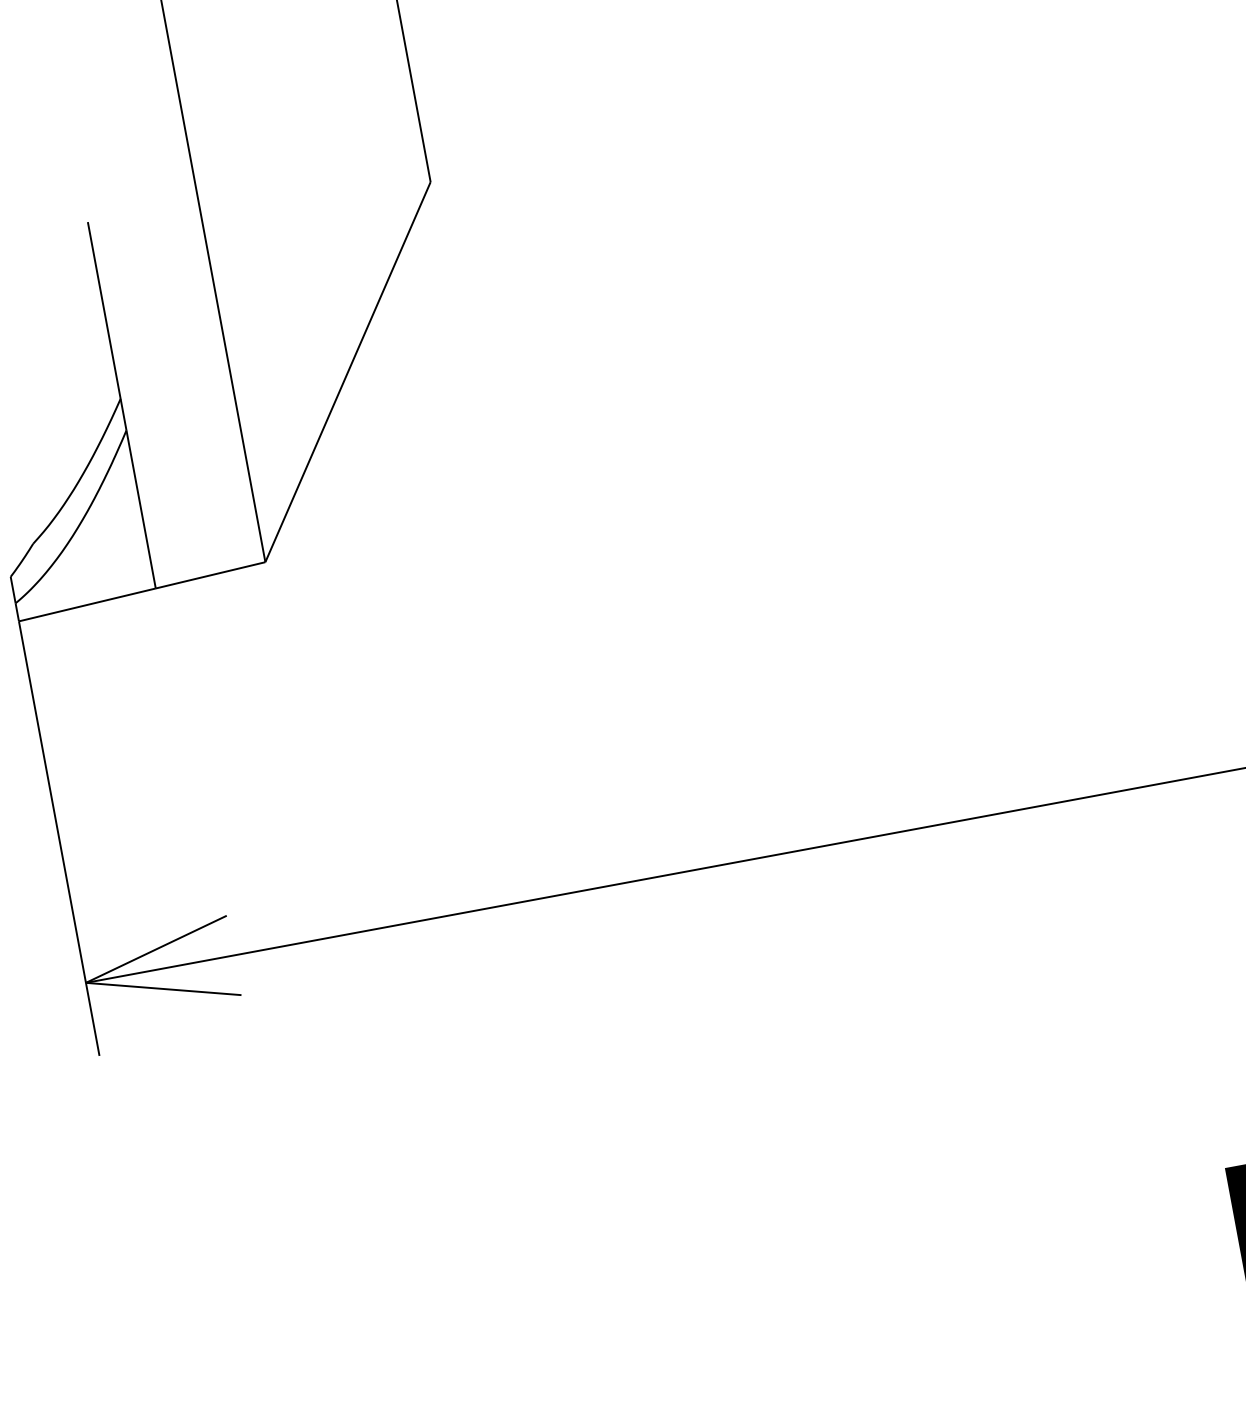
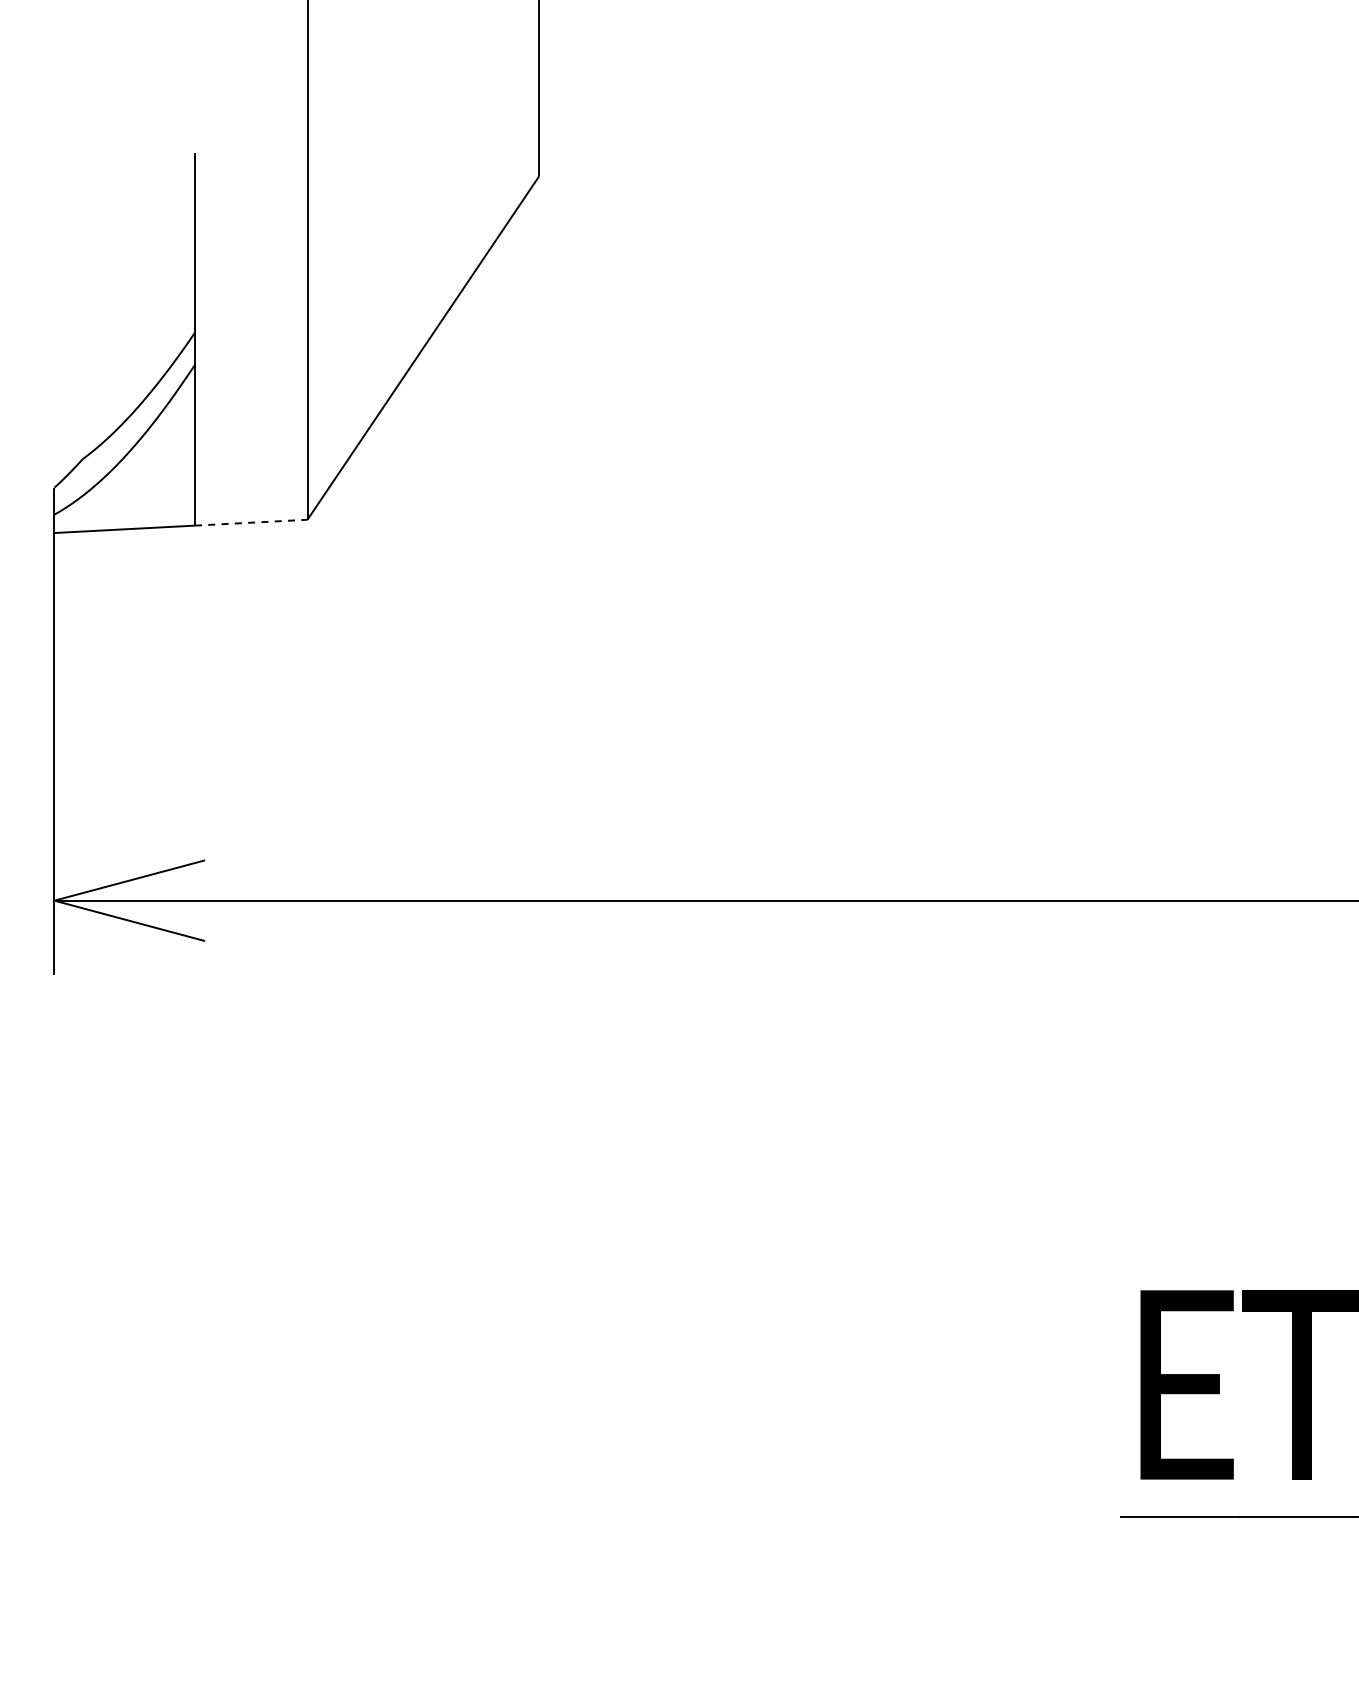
line: (210, 575) -> (251, 522), solid -> dashed

